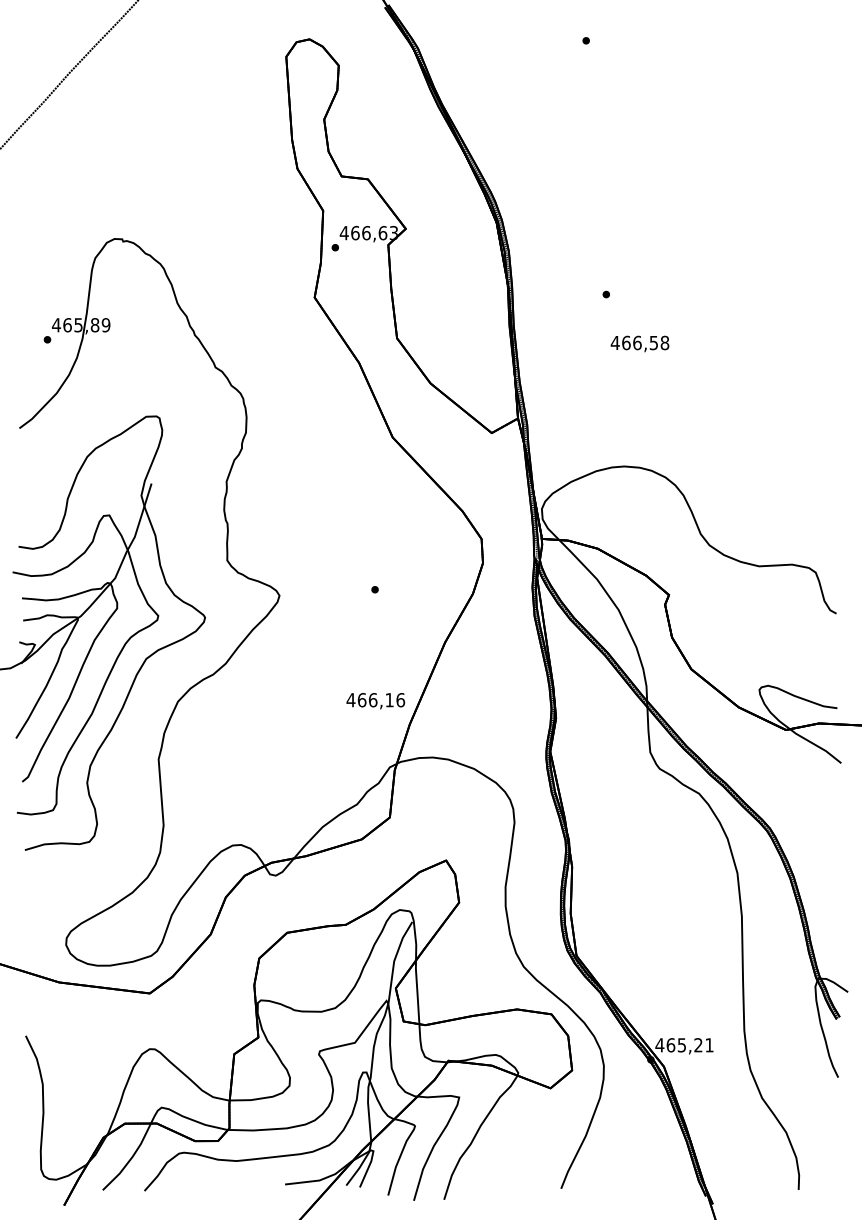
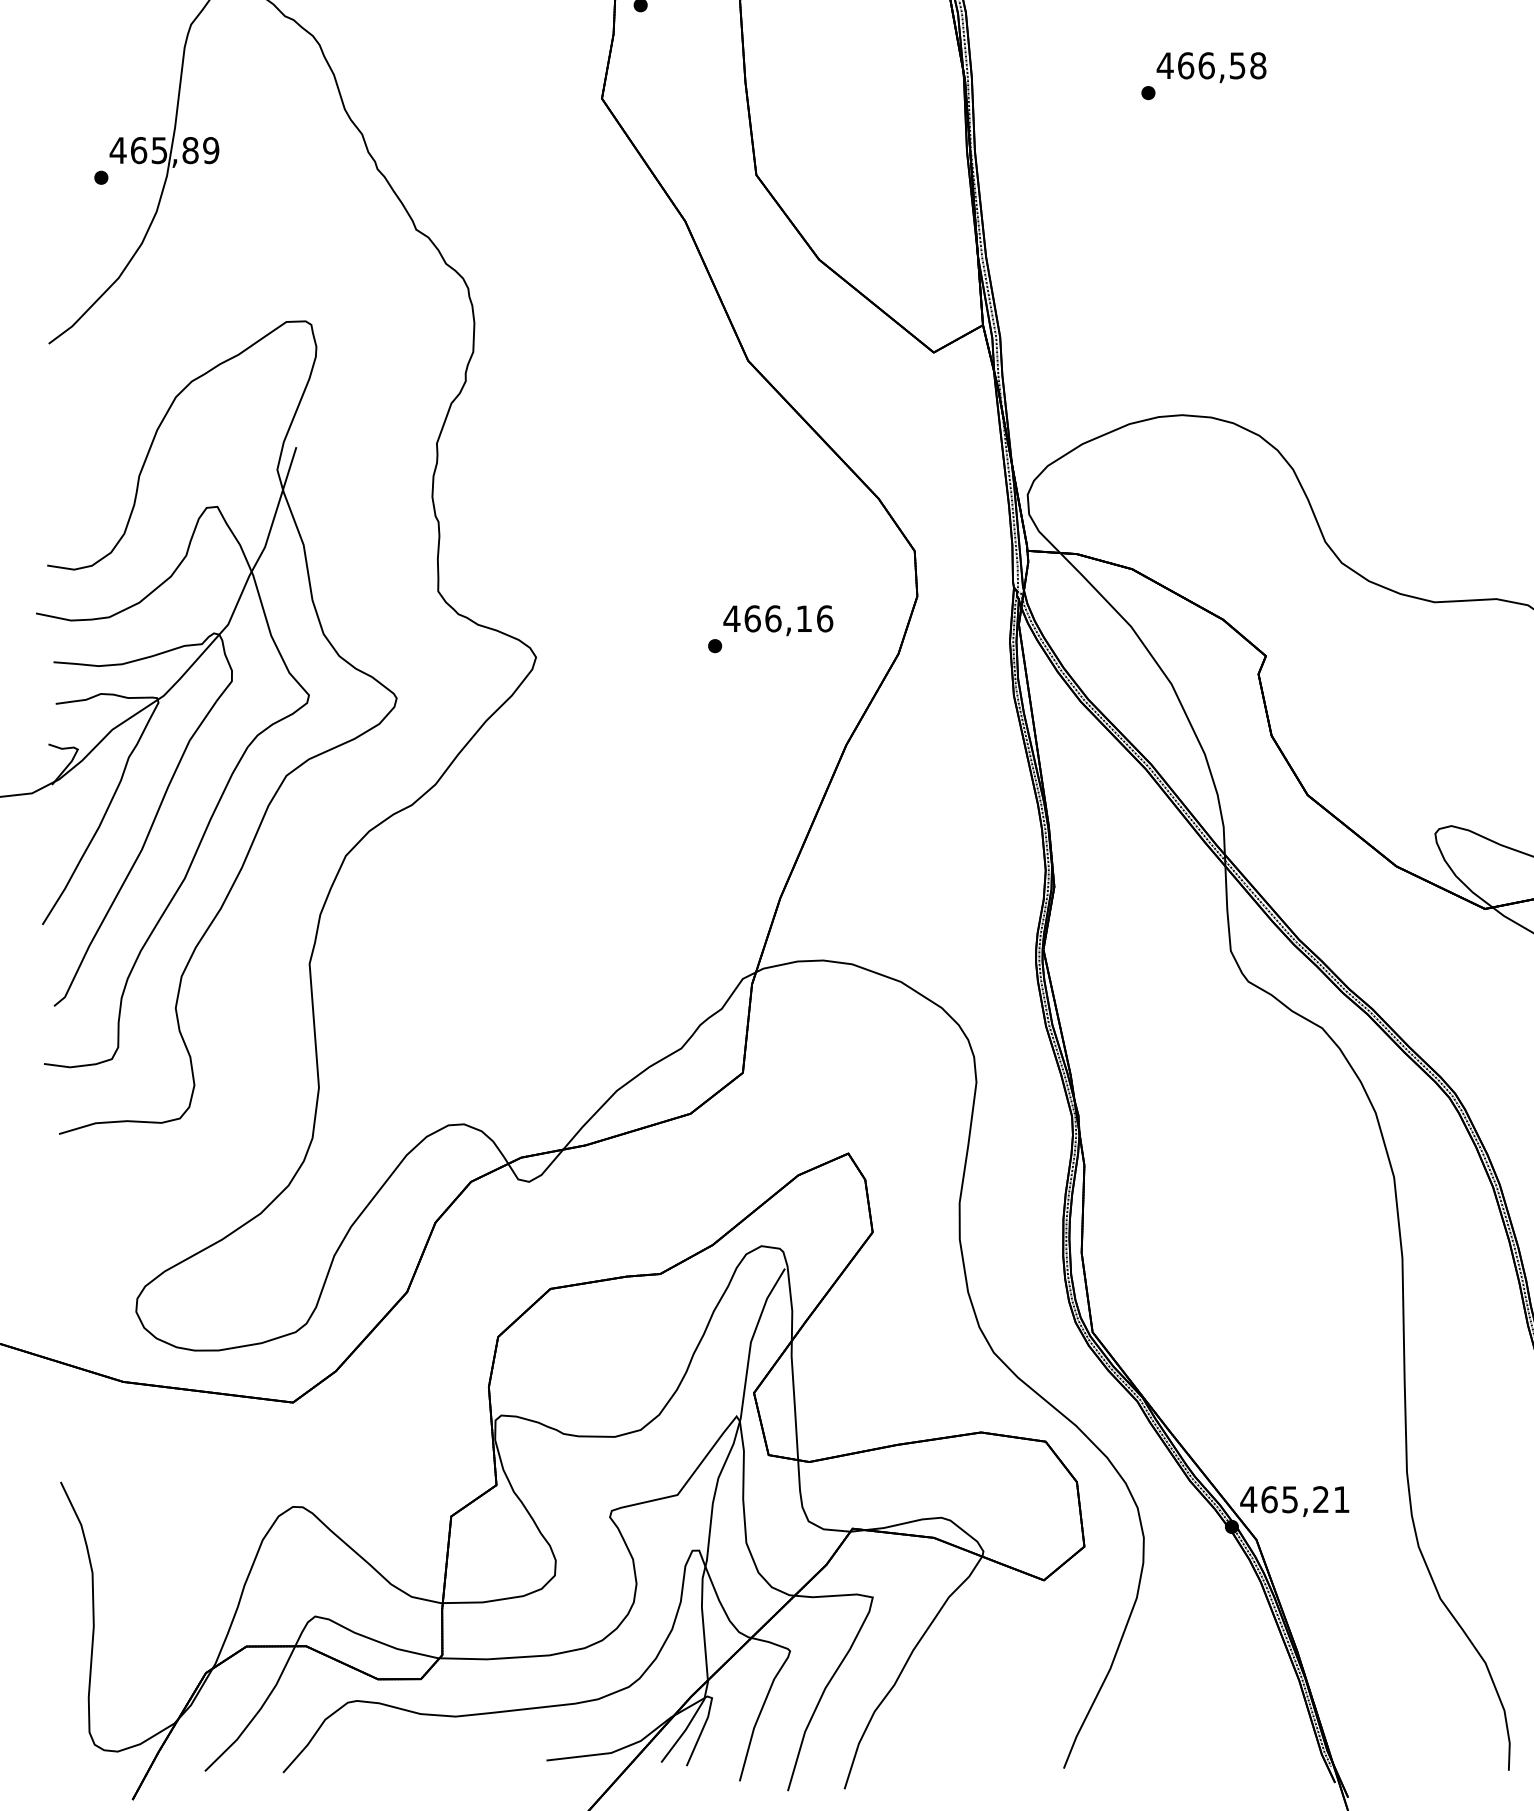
text: (639, 343) -> (1210, 66), moved
text: (375, 701) -> (777, 621), moved

